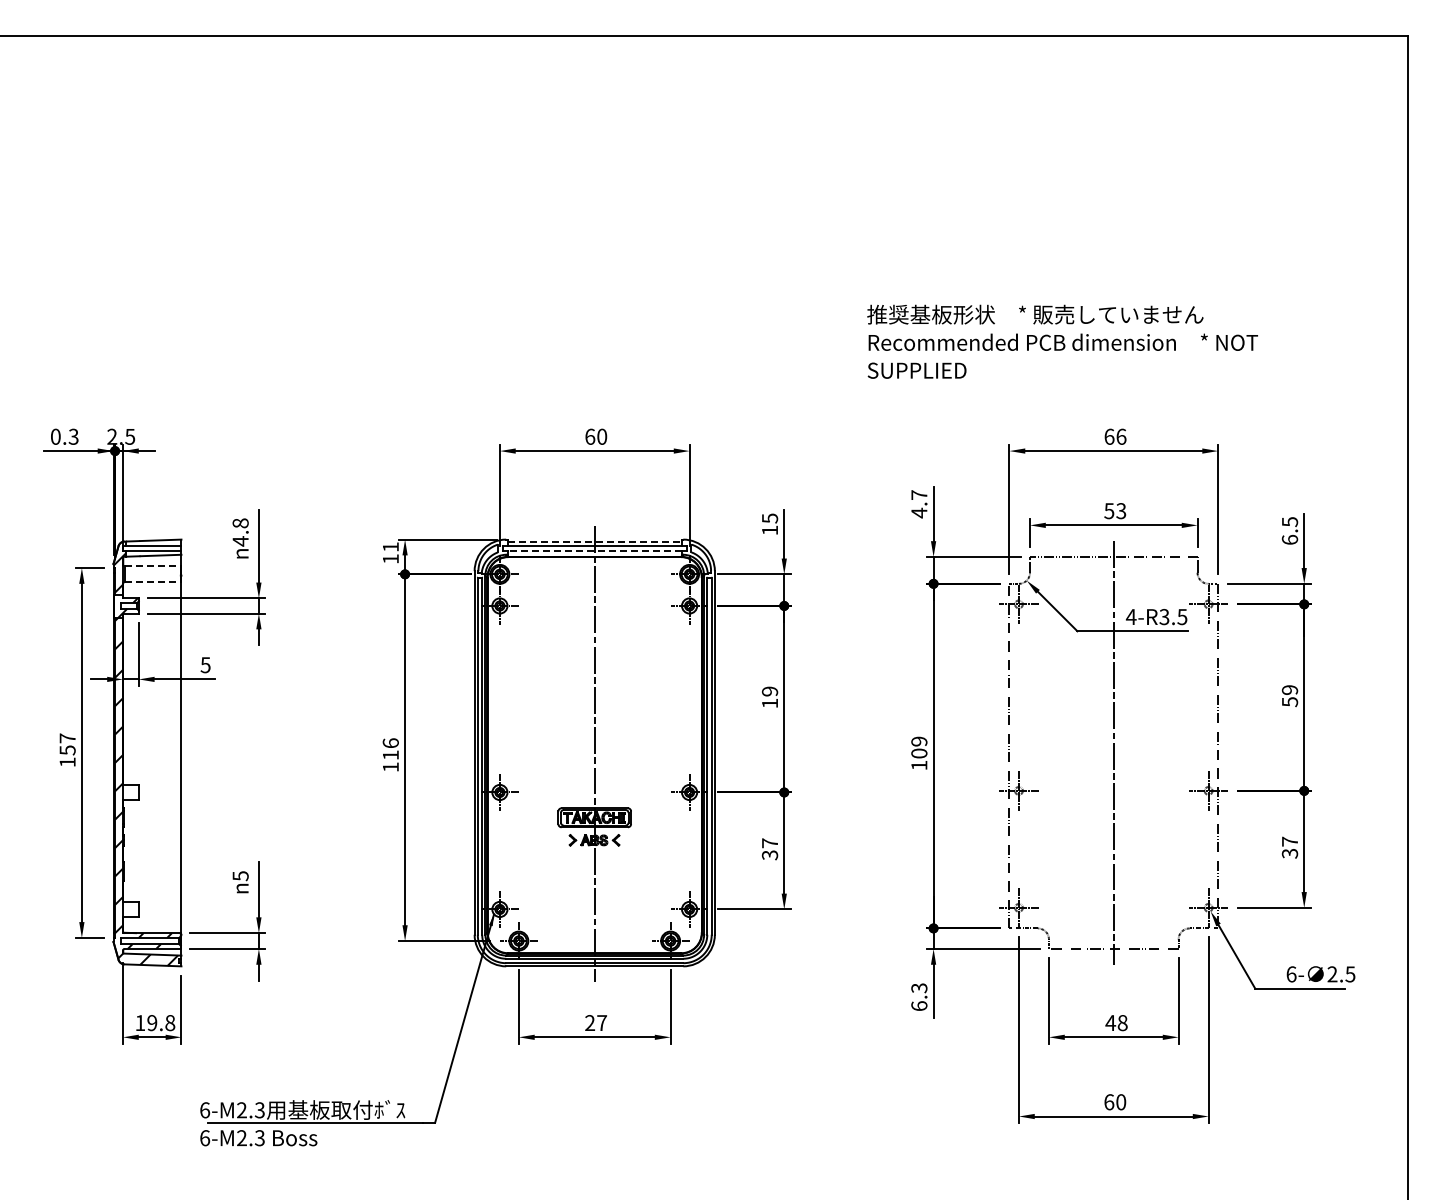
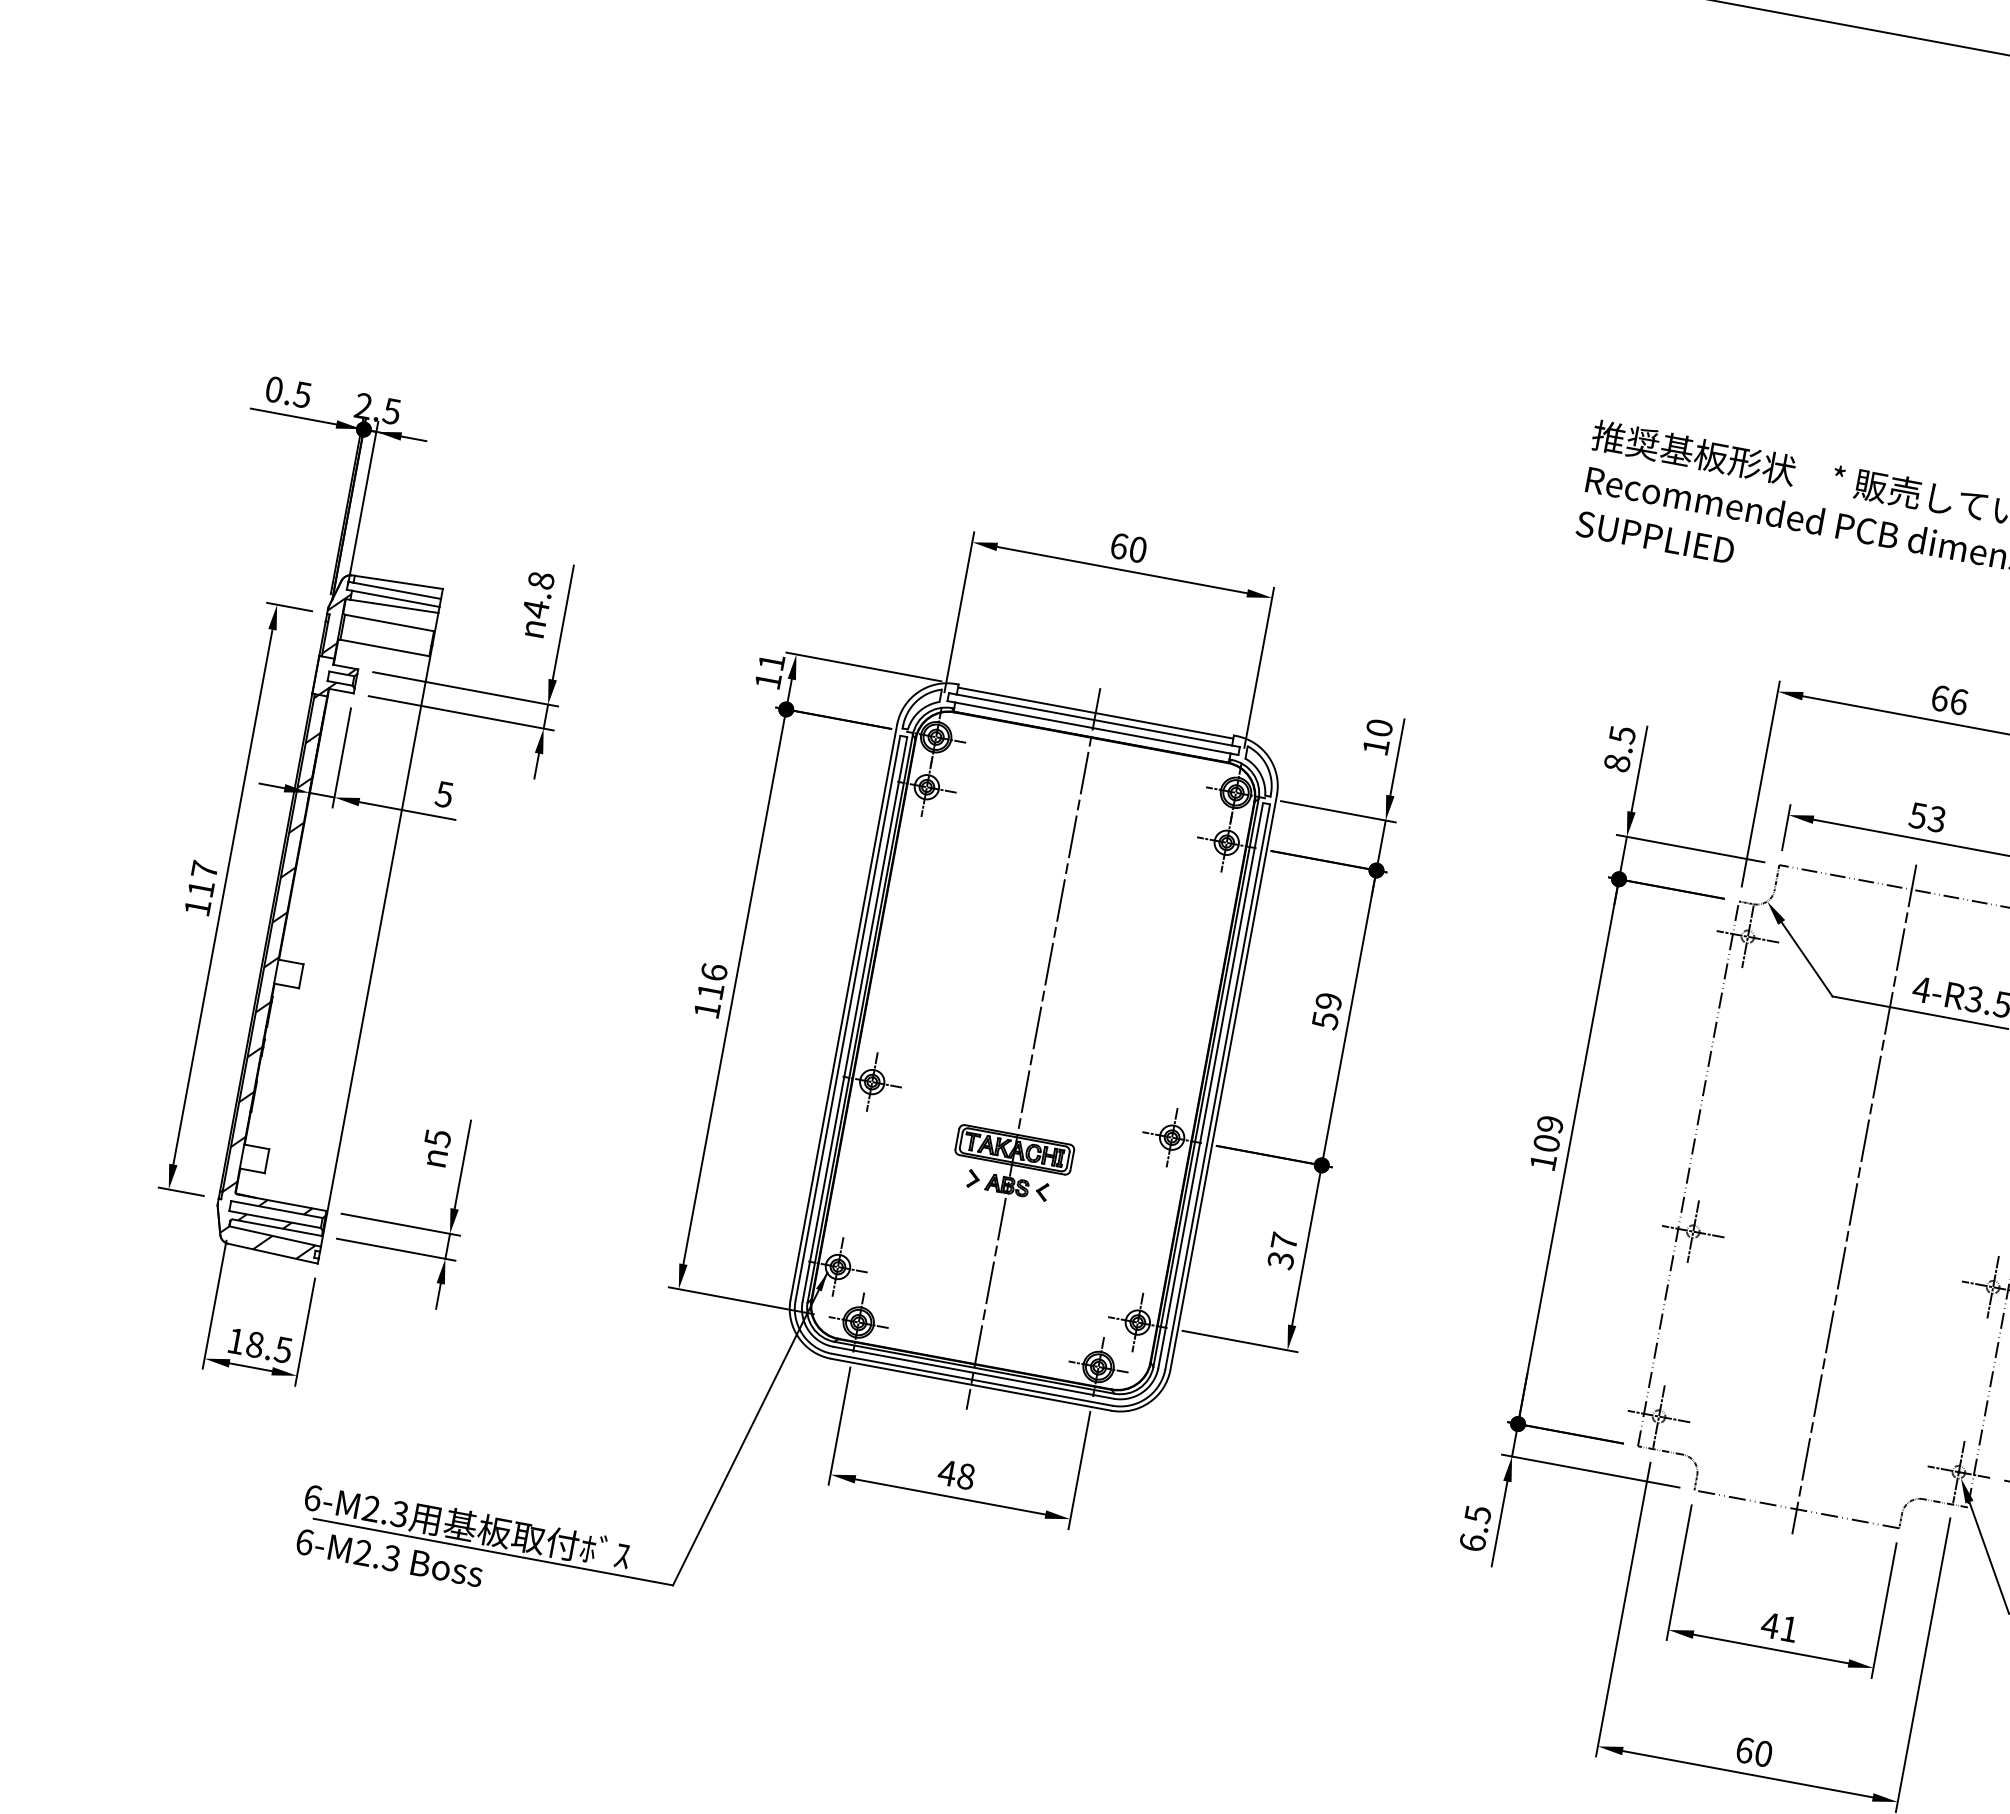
text: (73, 436) -> (302, 394), 0.3 -> 0.5
text: (919, 504) -> (1619, 749), 4.7 -> 8.5
text: (769, 518) -> (1378, 727), 15 -> 10
line: (594, 541) -> (1095, 712), dashed -> solid
line: (594, 550) -> (1092, 727), dashed -> solid
line: (153, 566) -> (390, 623), dashed -> solid
line: (153, 582) -> (386, 648), dashed -> solid
text: (770, 703) -> (1326, 1020), 19 -> 59
text: (67, 750) -> (200, 888), 157 -> 117
text: (918, 987) -> (1476, 1513), 6.3 -> 6.5
text: (161, 1023) -> (269, 1348), 19.8 -> 18.5
text: (595, 1023) -> (955, 1475), 27 -> 48
text: (1122, 1023) -> (1788, 1629), 48 -> 41

